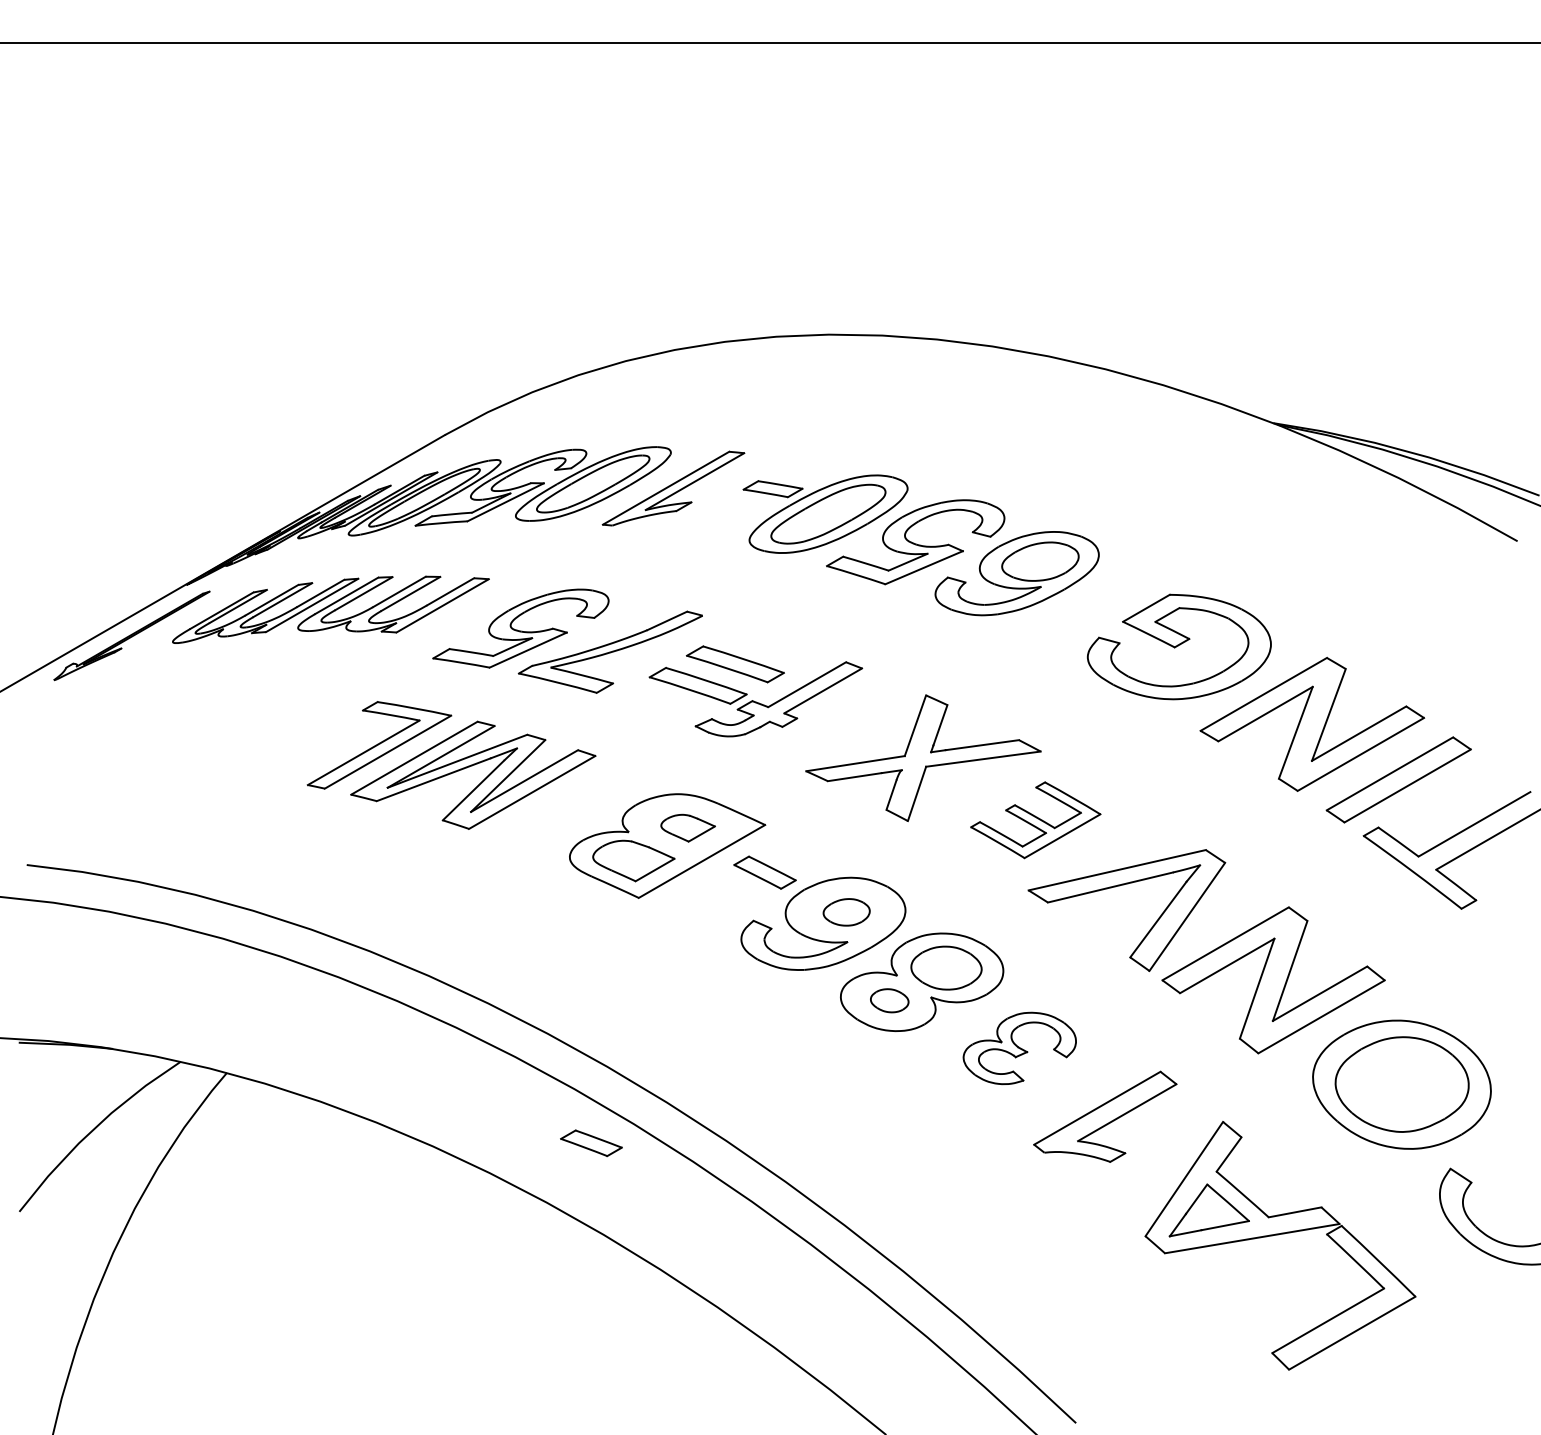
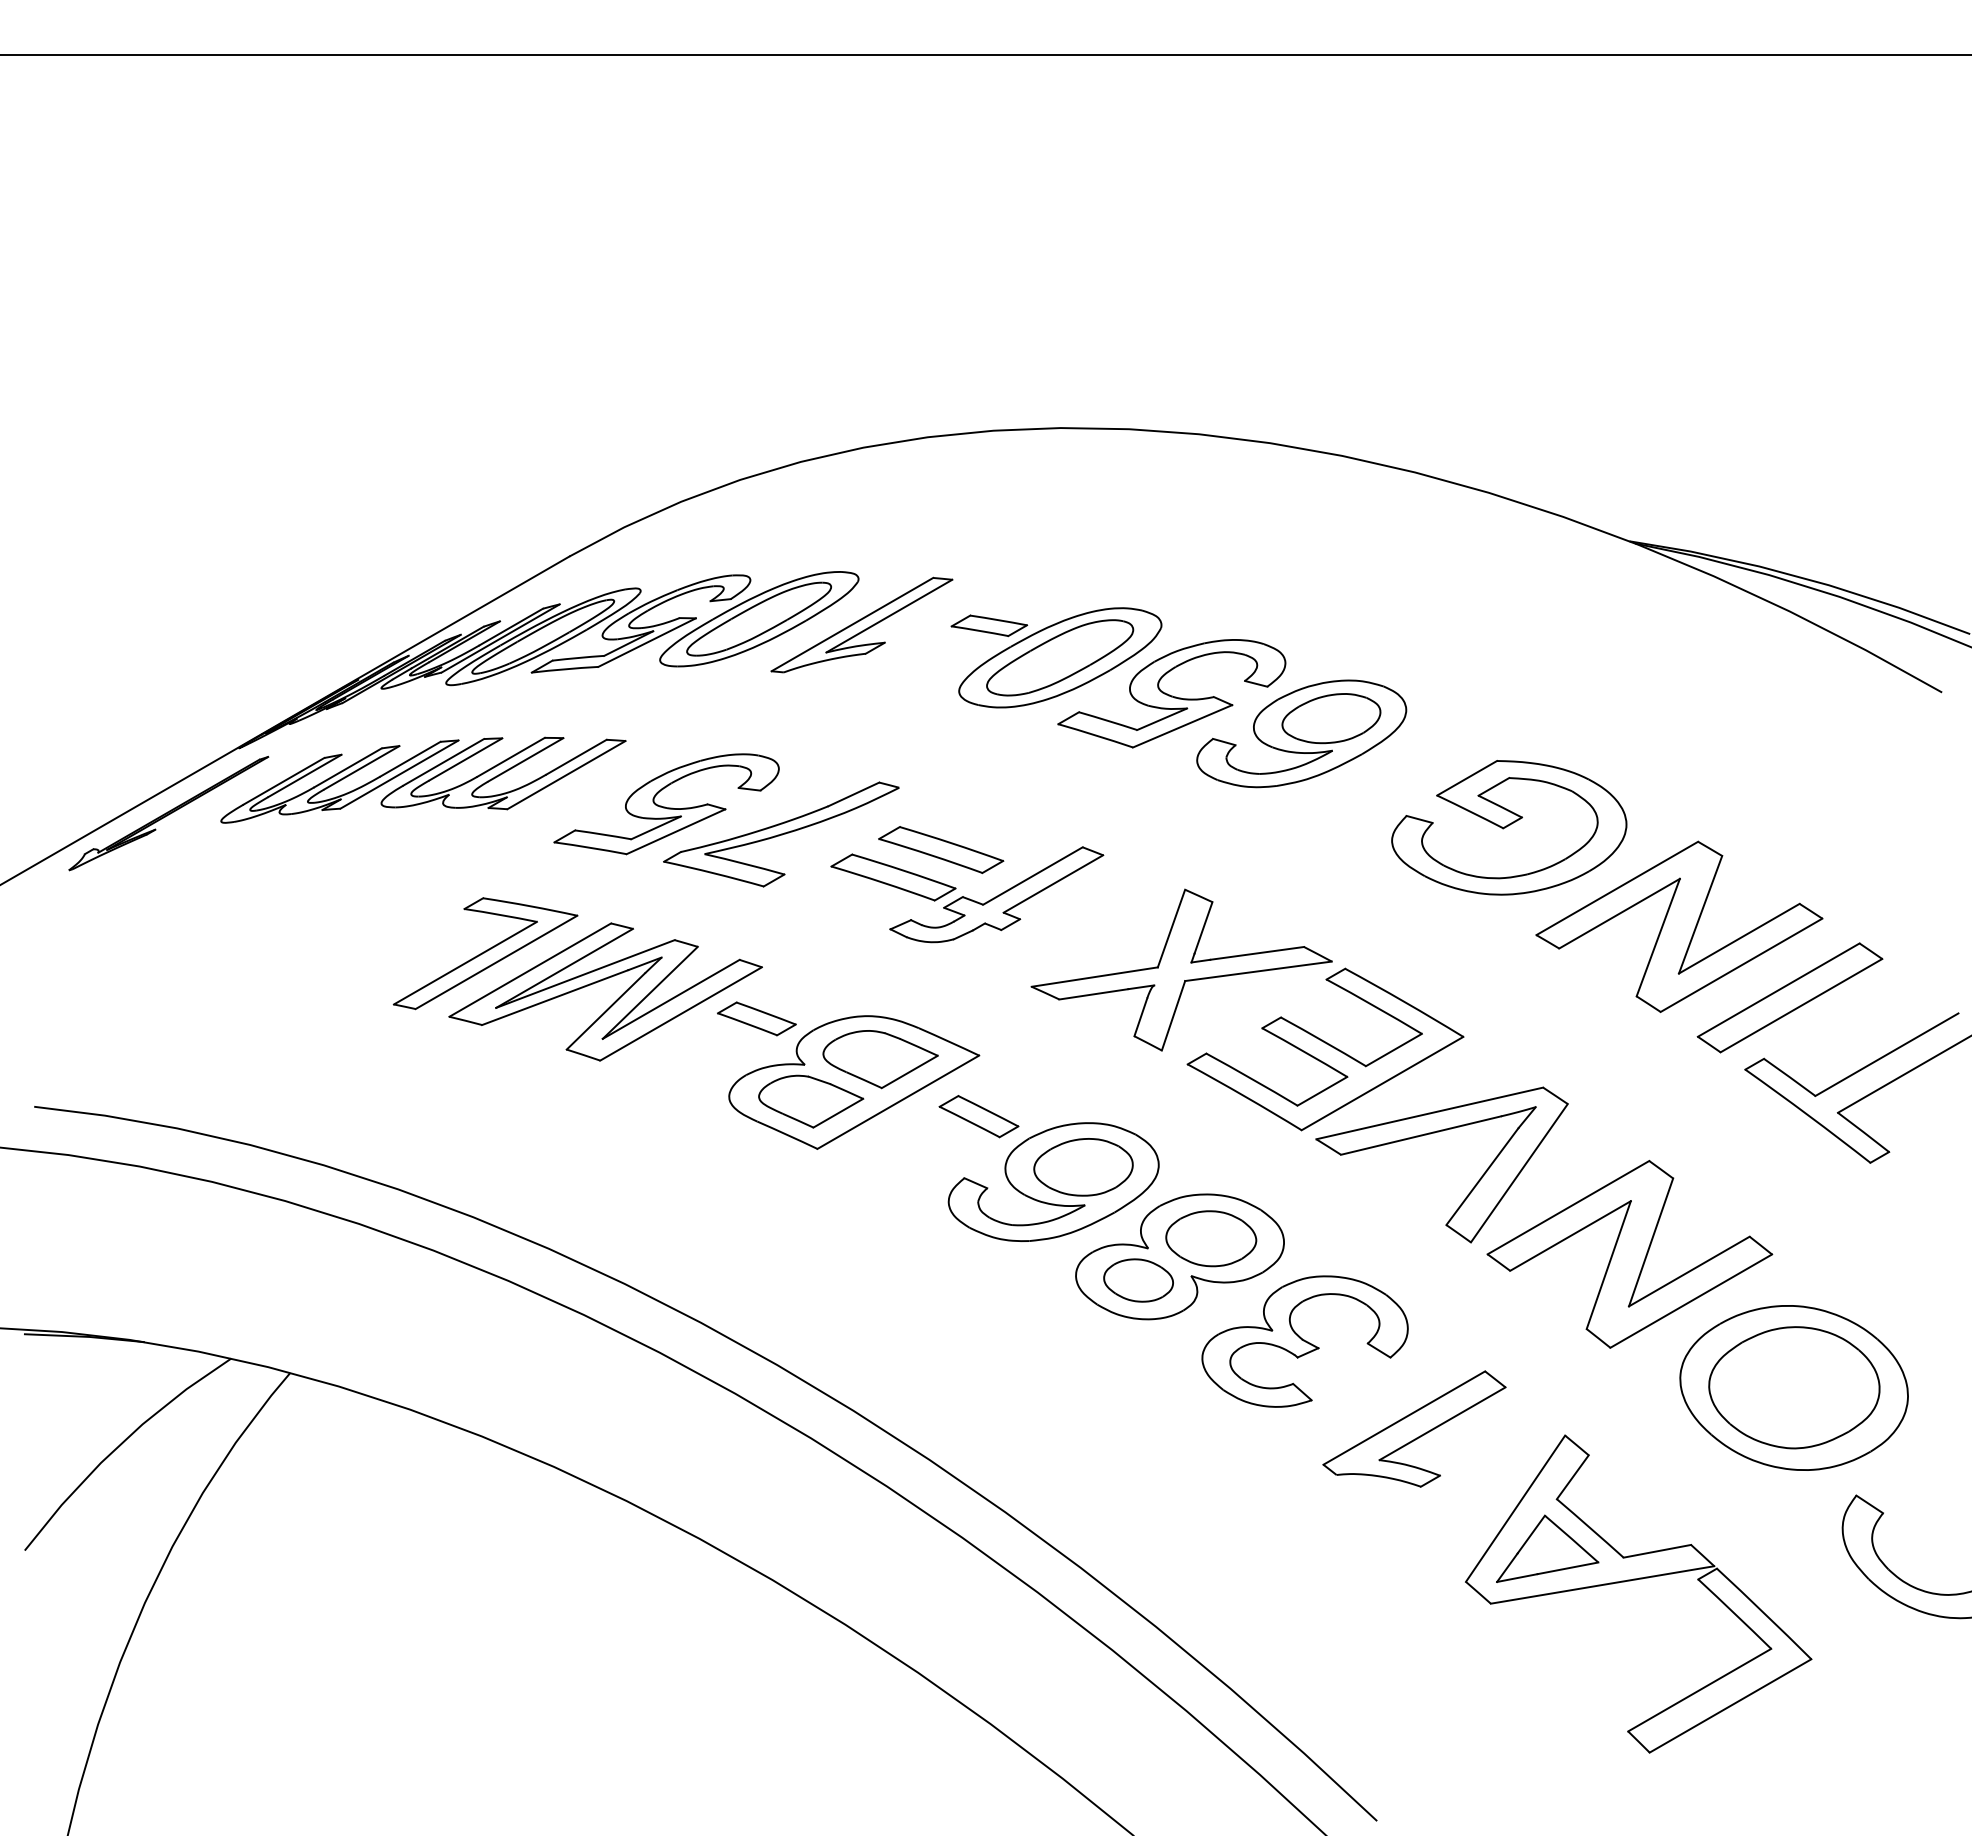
part: (1035, 820) -> (1325, 1049), size x1.67
part: (688, 828) -> (880, 1059), size x1.67
part: (846, 912) -> (1083, 1167), size x1.67
part: (889, 1000) -> (1138, 1280), size x1.43
part: (1019, 1048) -> (1304, 1341), size x1.43
part: (591, 1142) -> (756, 1018), moved

